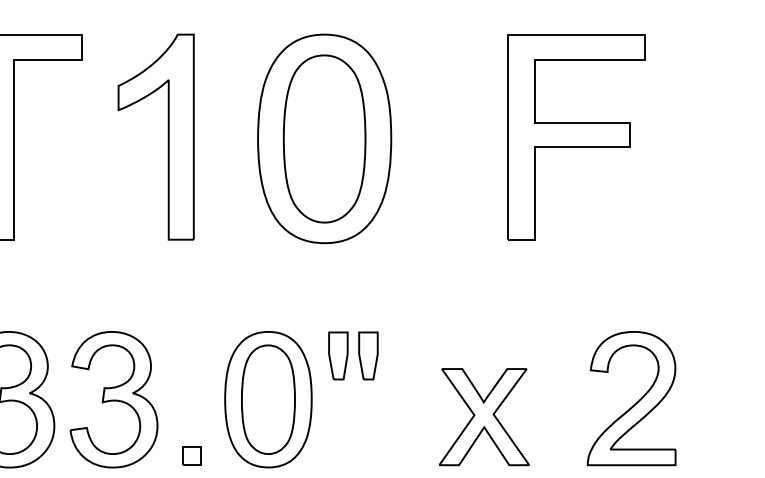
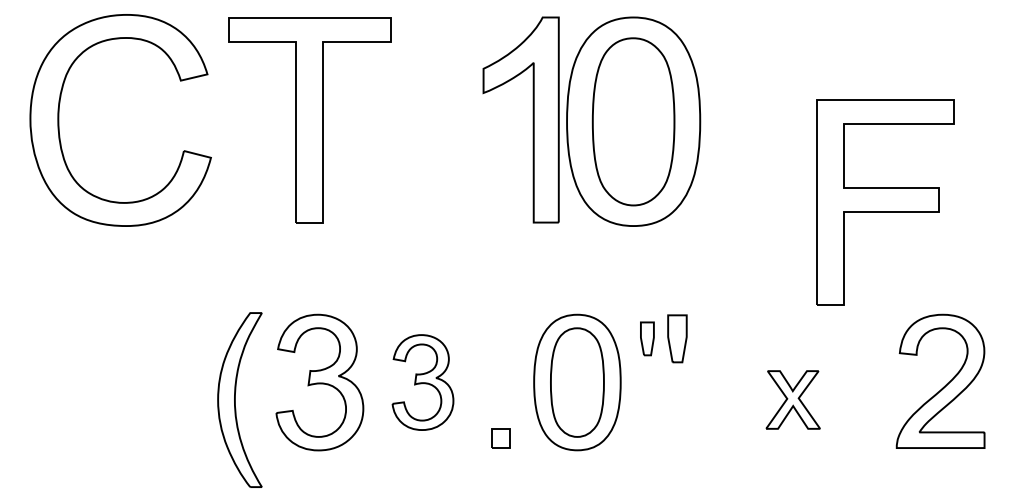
part: (167, 136) -> (532, 119), moved
part: (576, 137) -> (885, 202), moved
part: (338, 355) -> (647, 338), size x0.7
part: (113, 399) -> (422, 382), size x0.7
part: (483, 416) -> (792, 399), size x0.6

